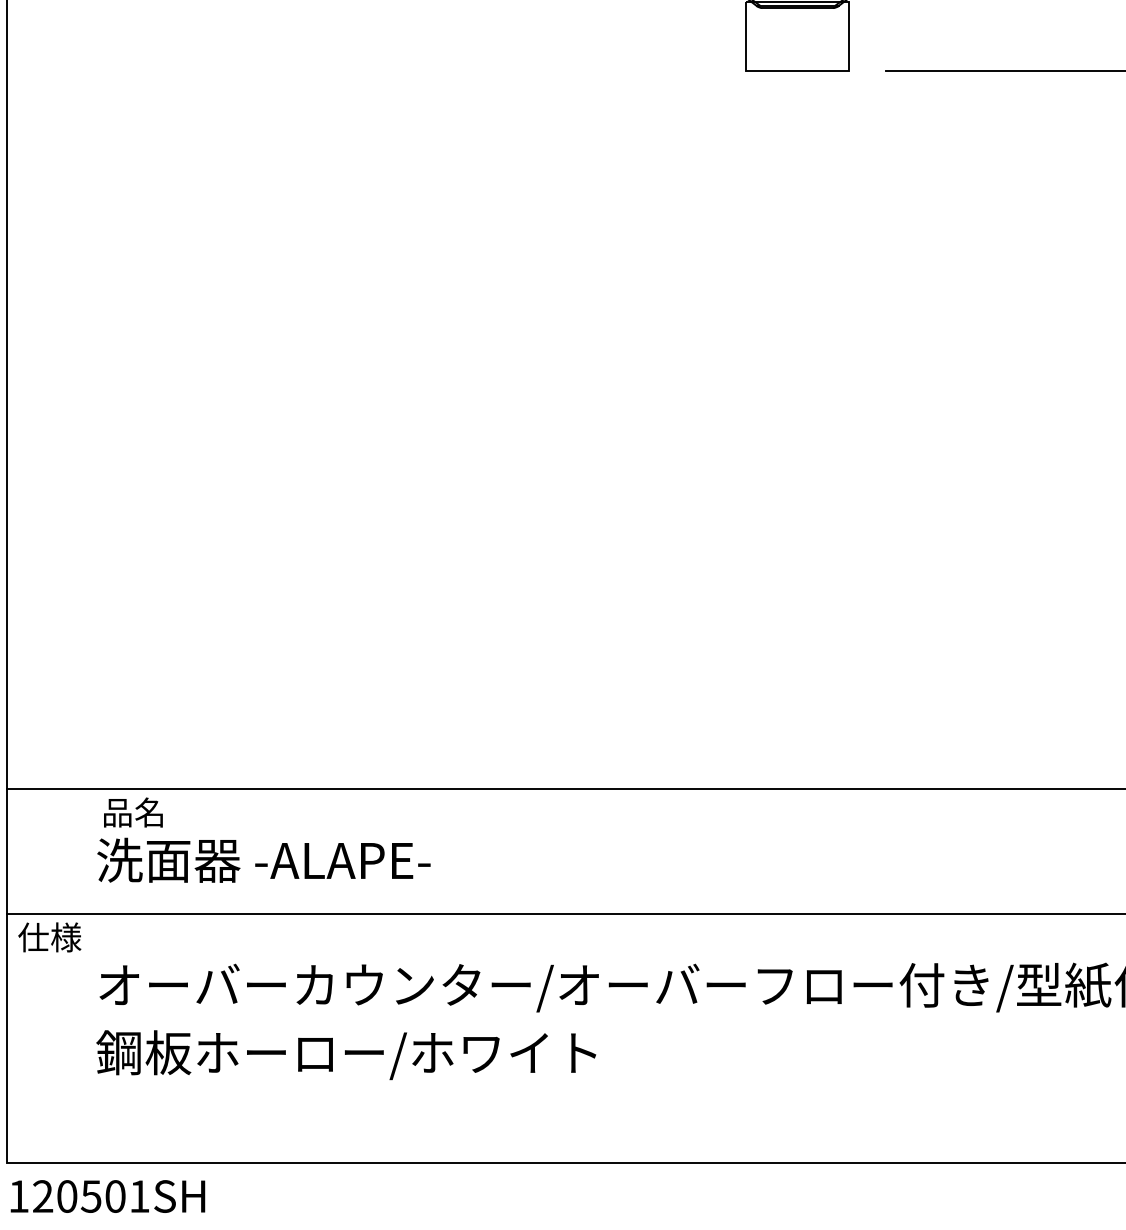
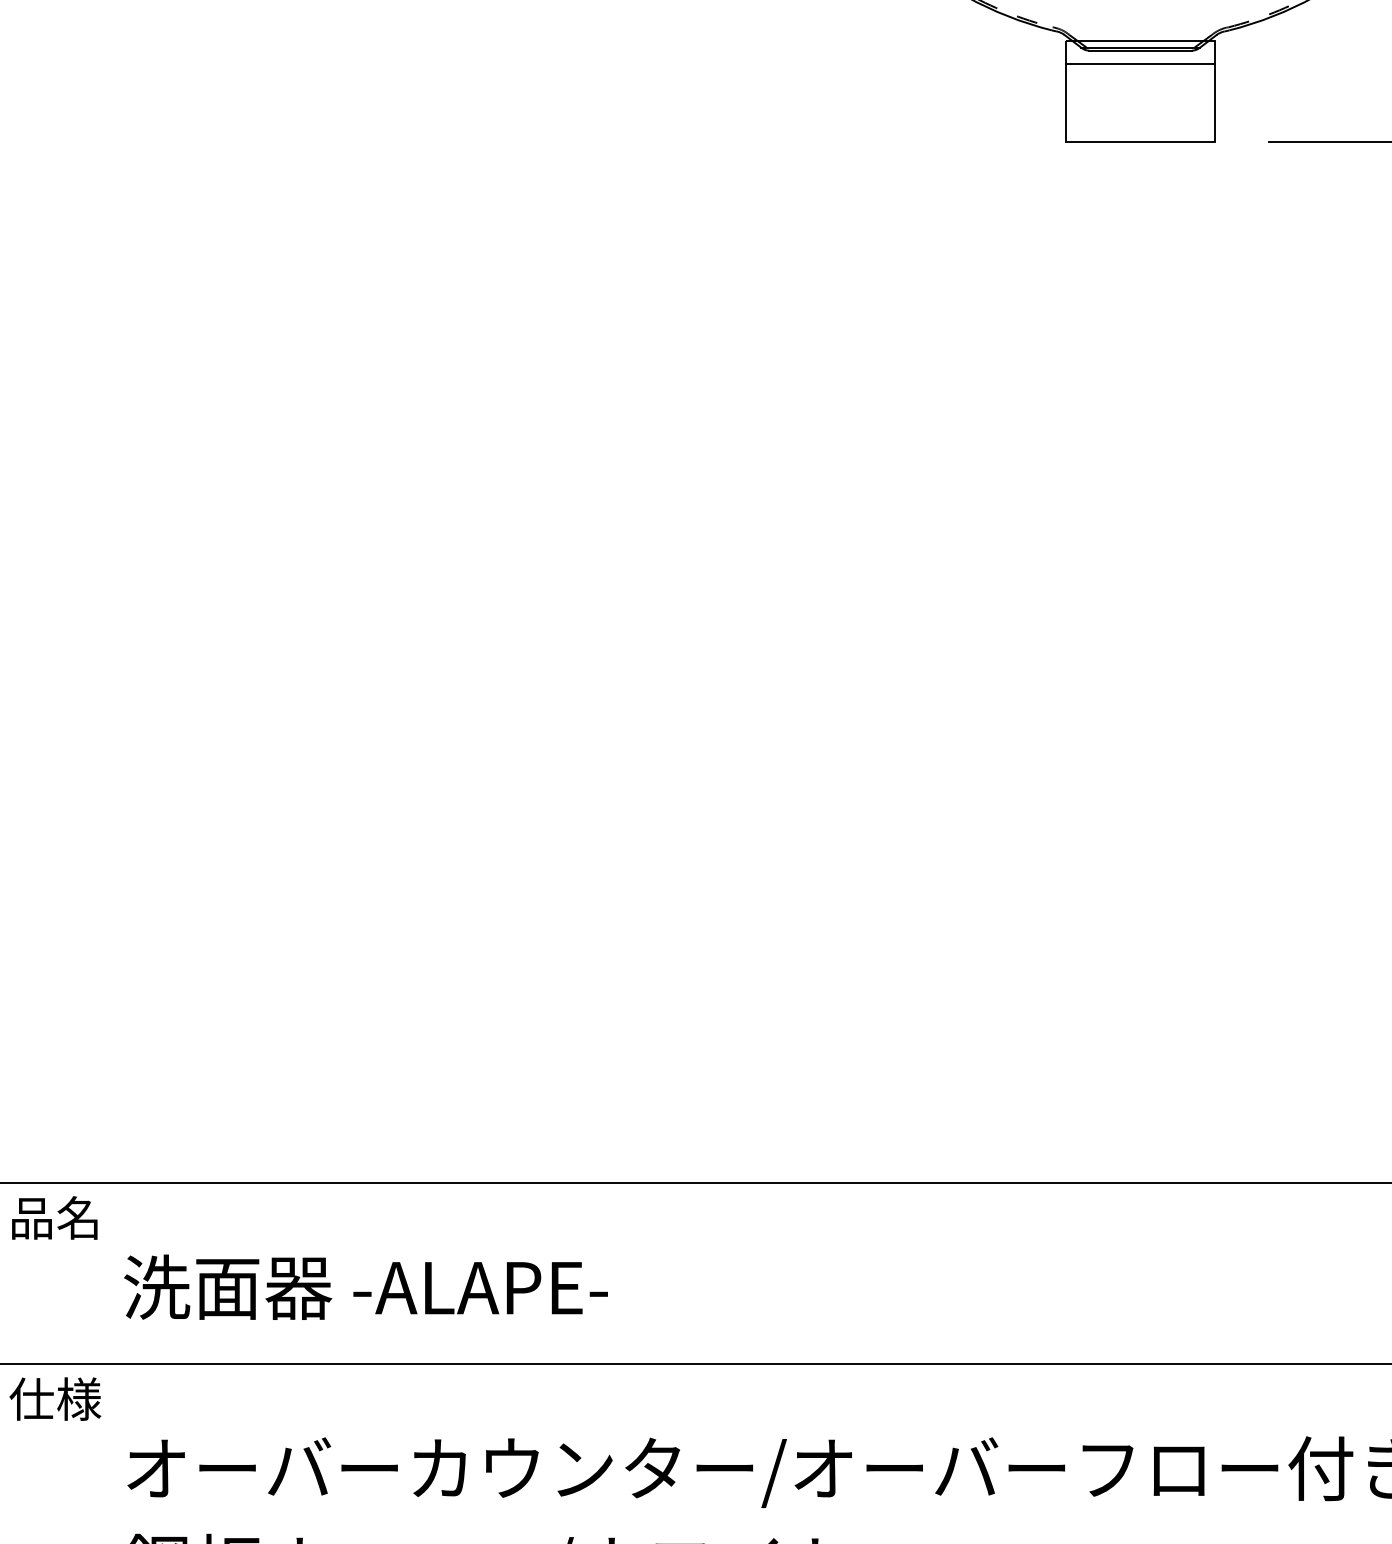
line: (797, 17) -> (1140, 64), added
text: (133, 812) -> (54, 1217), moved

